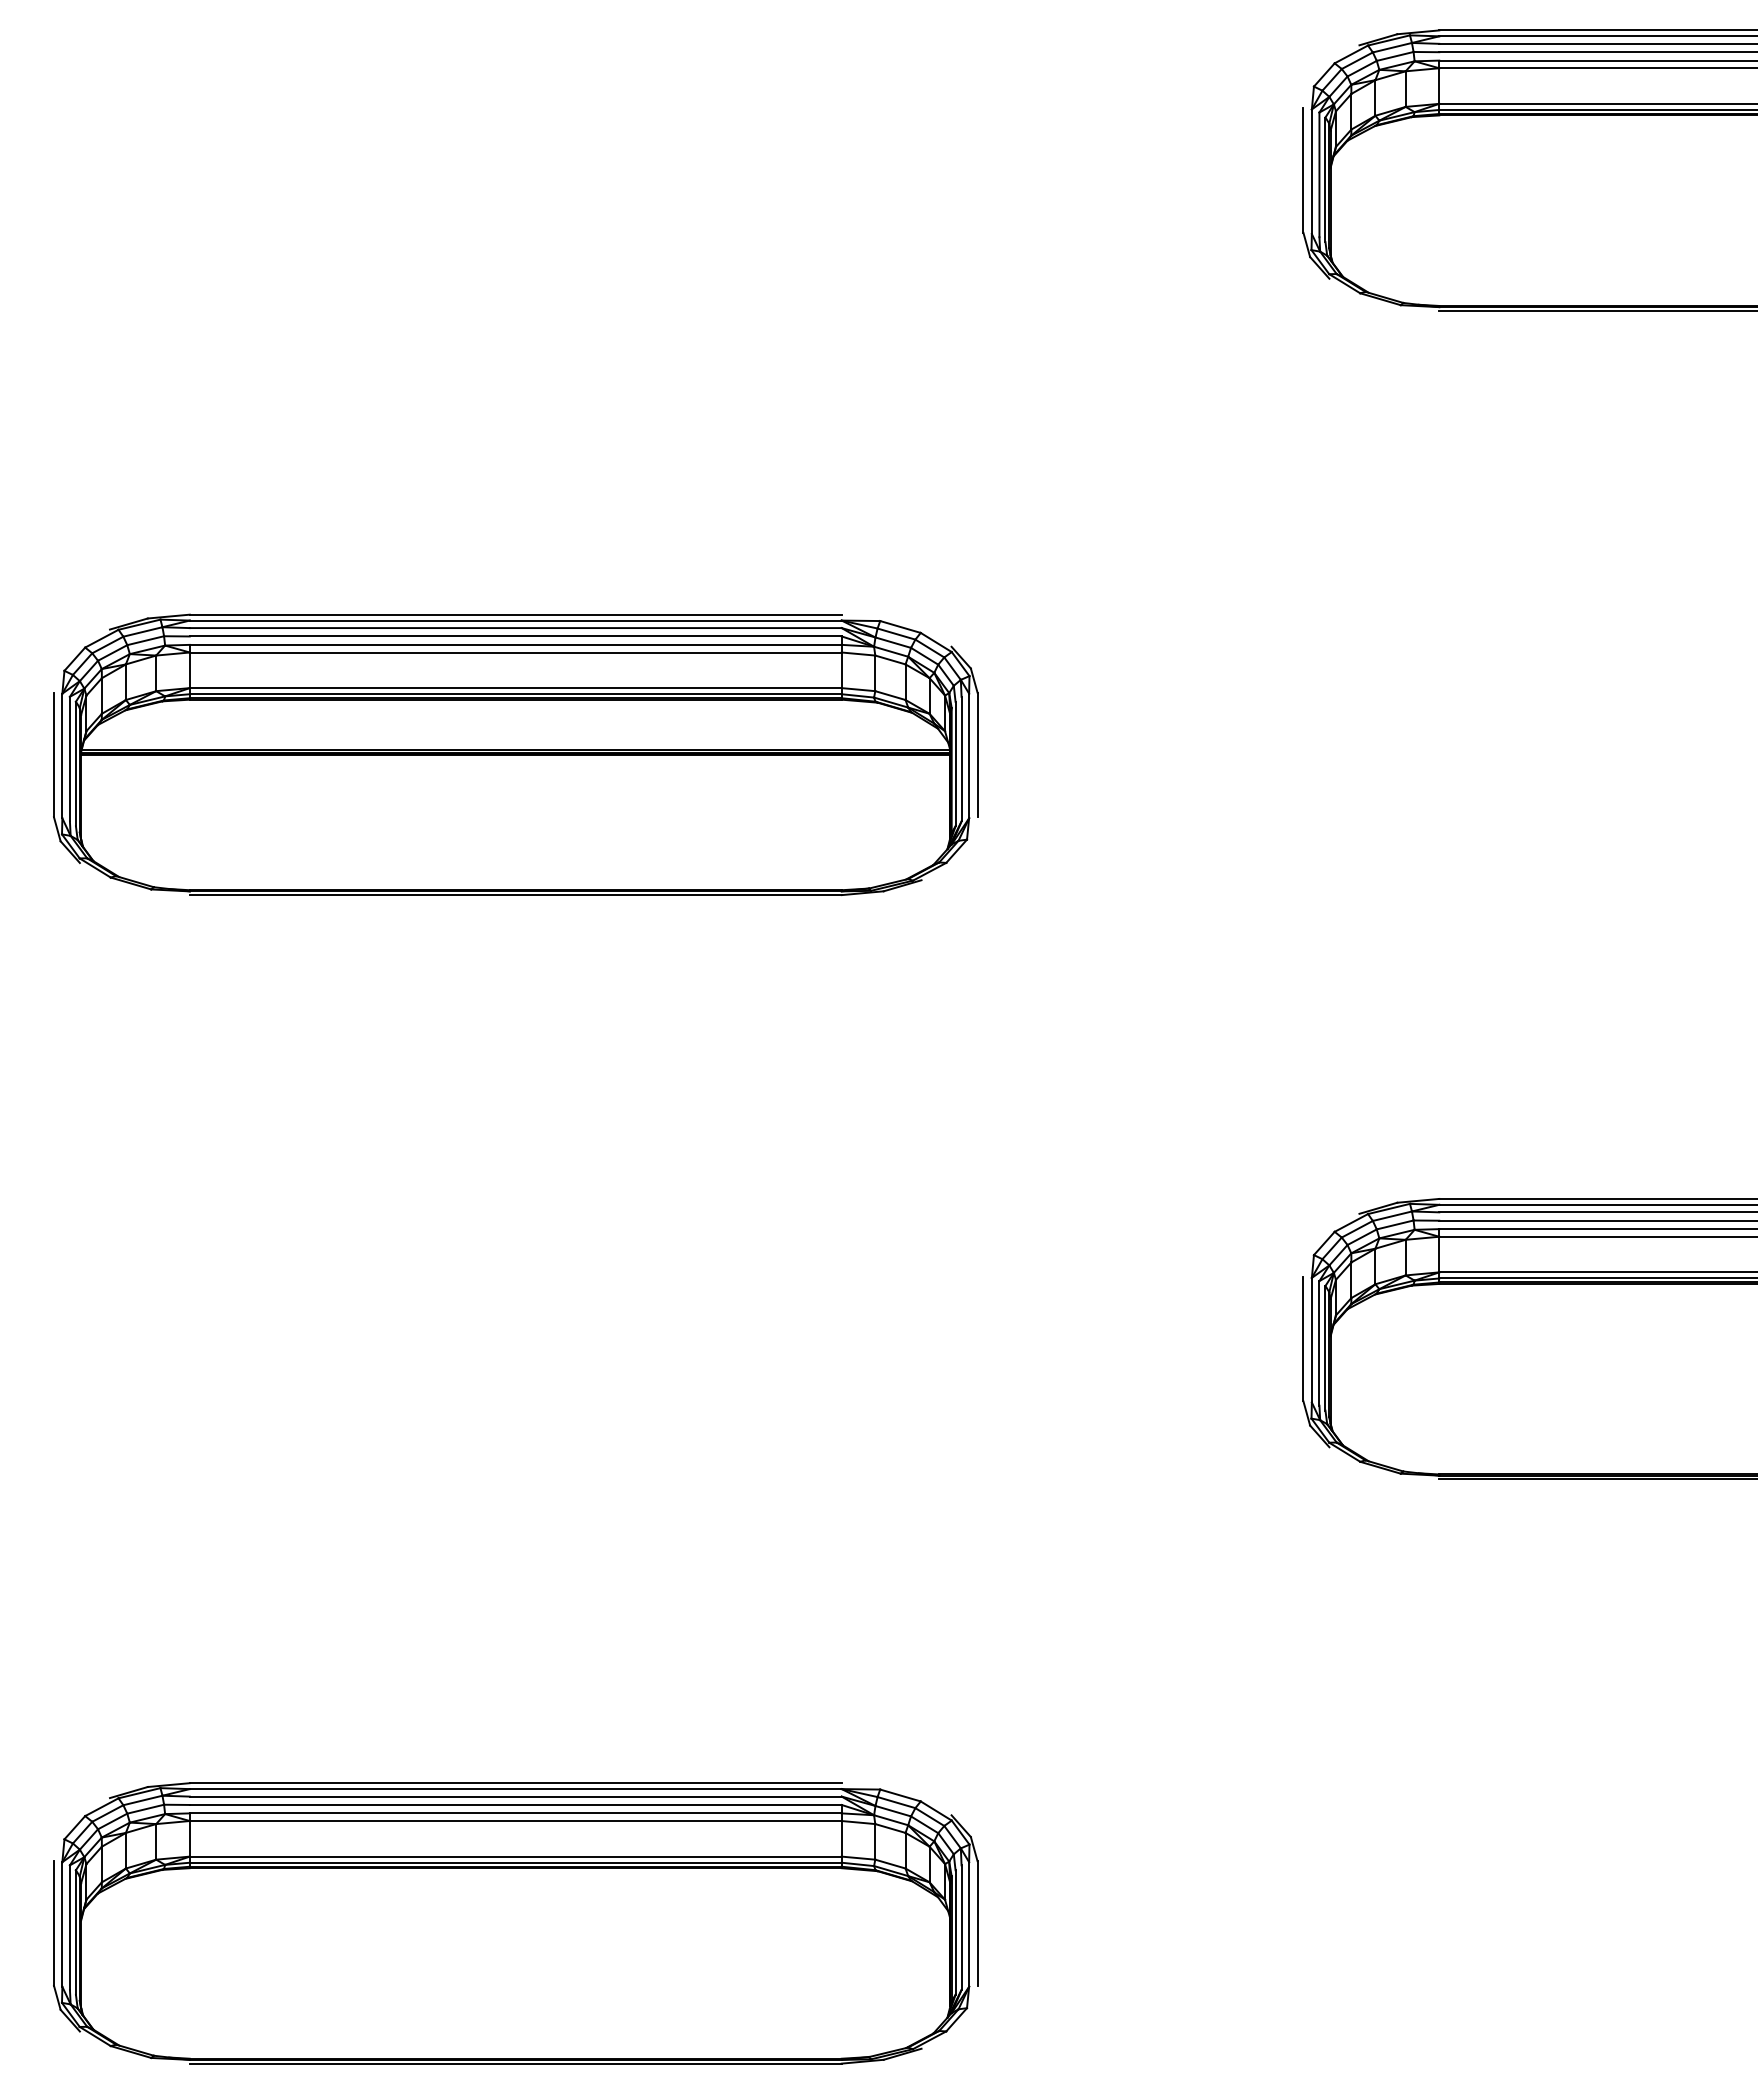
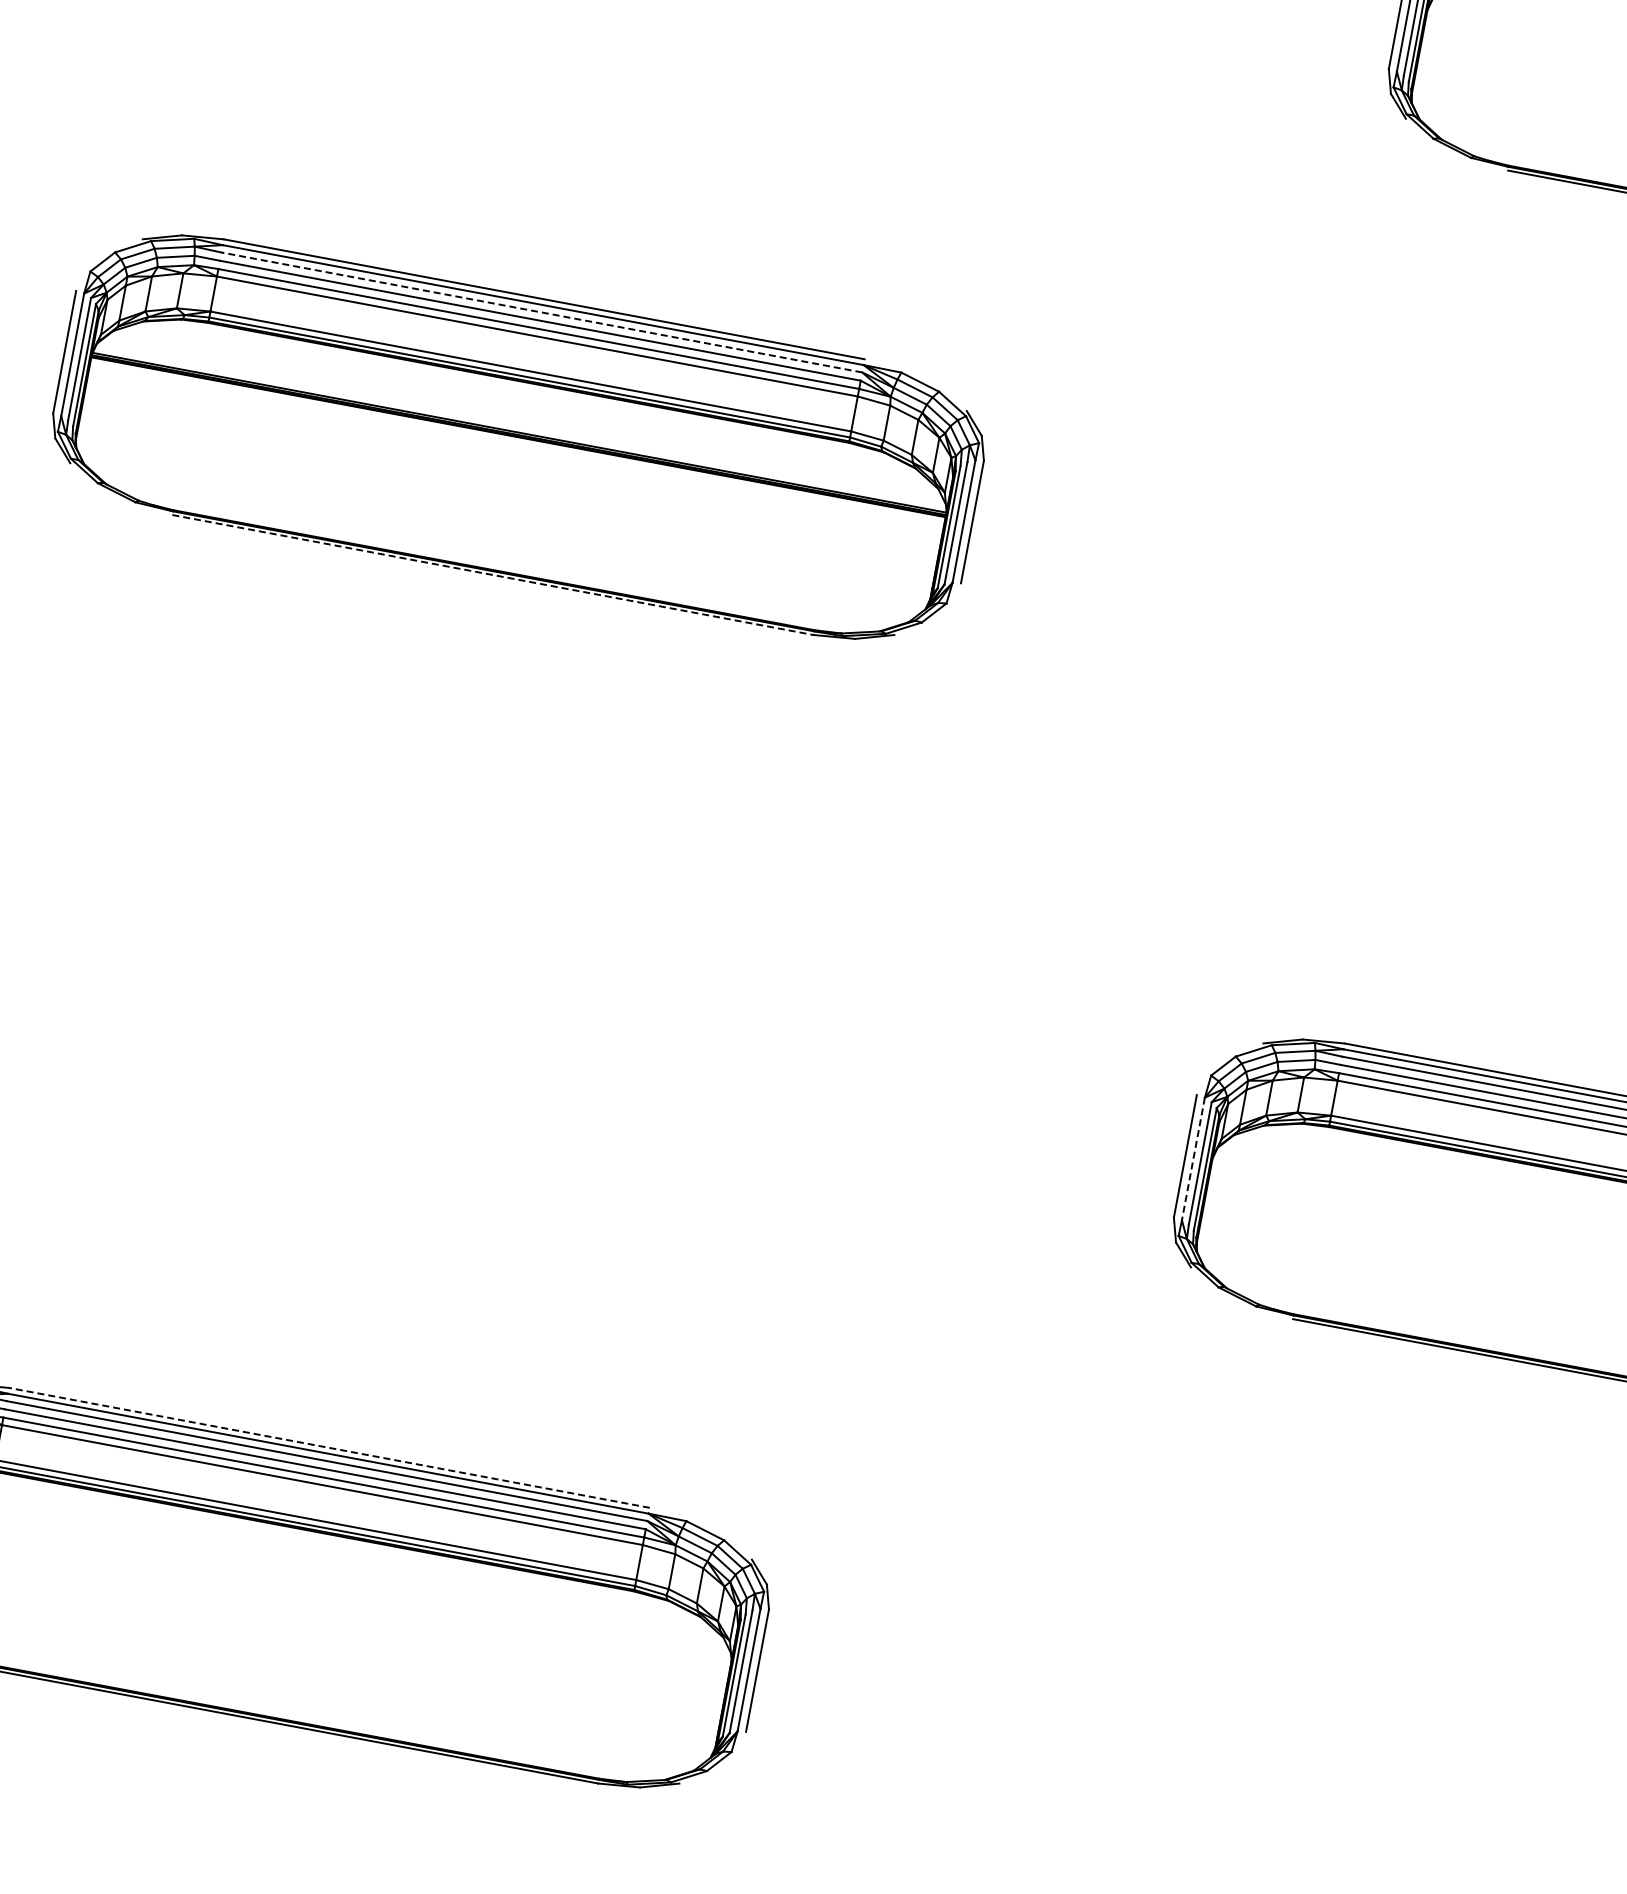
line: (515, 628) -> (541, 312), solid -> dashed
line: (515, 895) -> (492, 575), solid -> dashed
line: (1311, 1340) -> (1193, 1159), solid -> dashed
line: (515, 1783) -> (329, 1448), solid -> dashed

